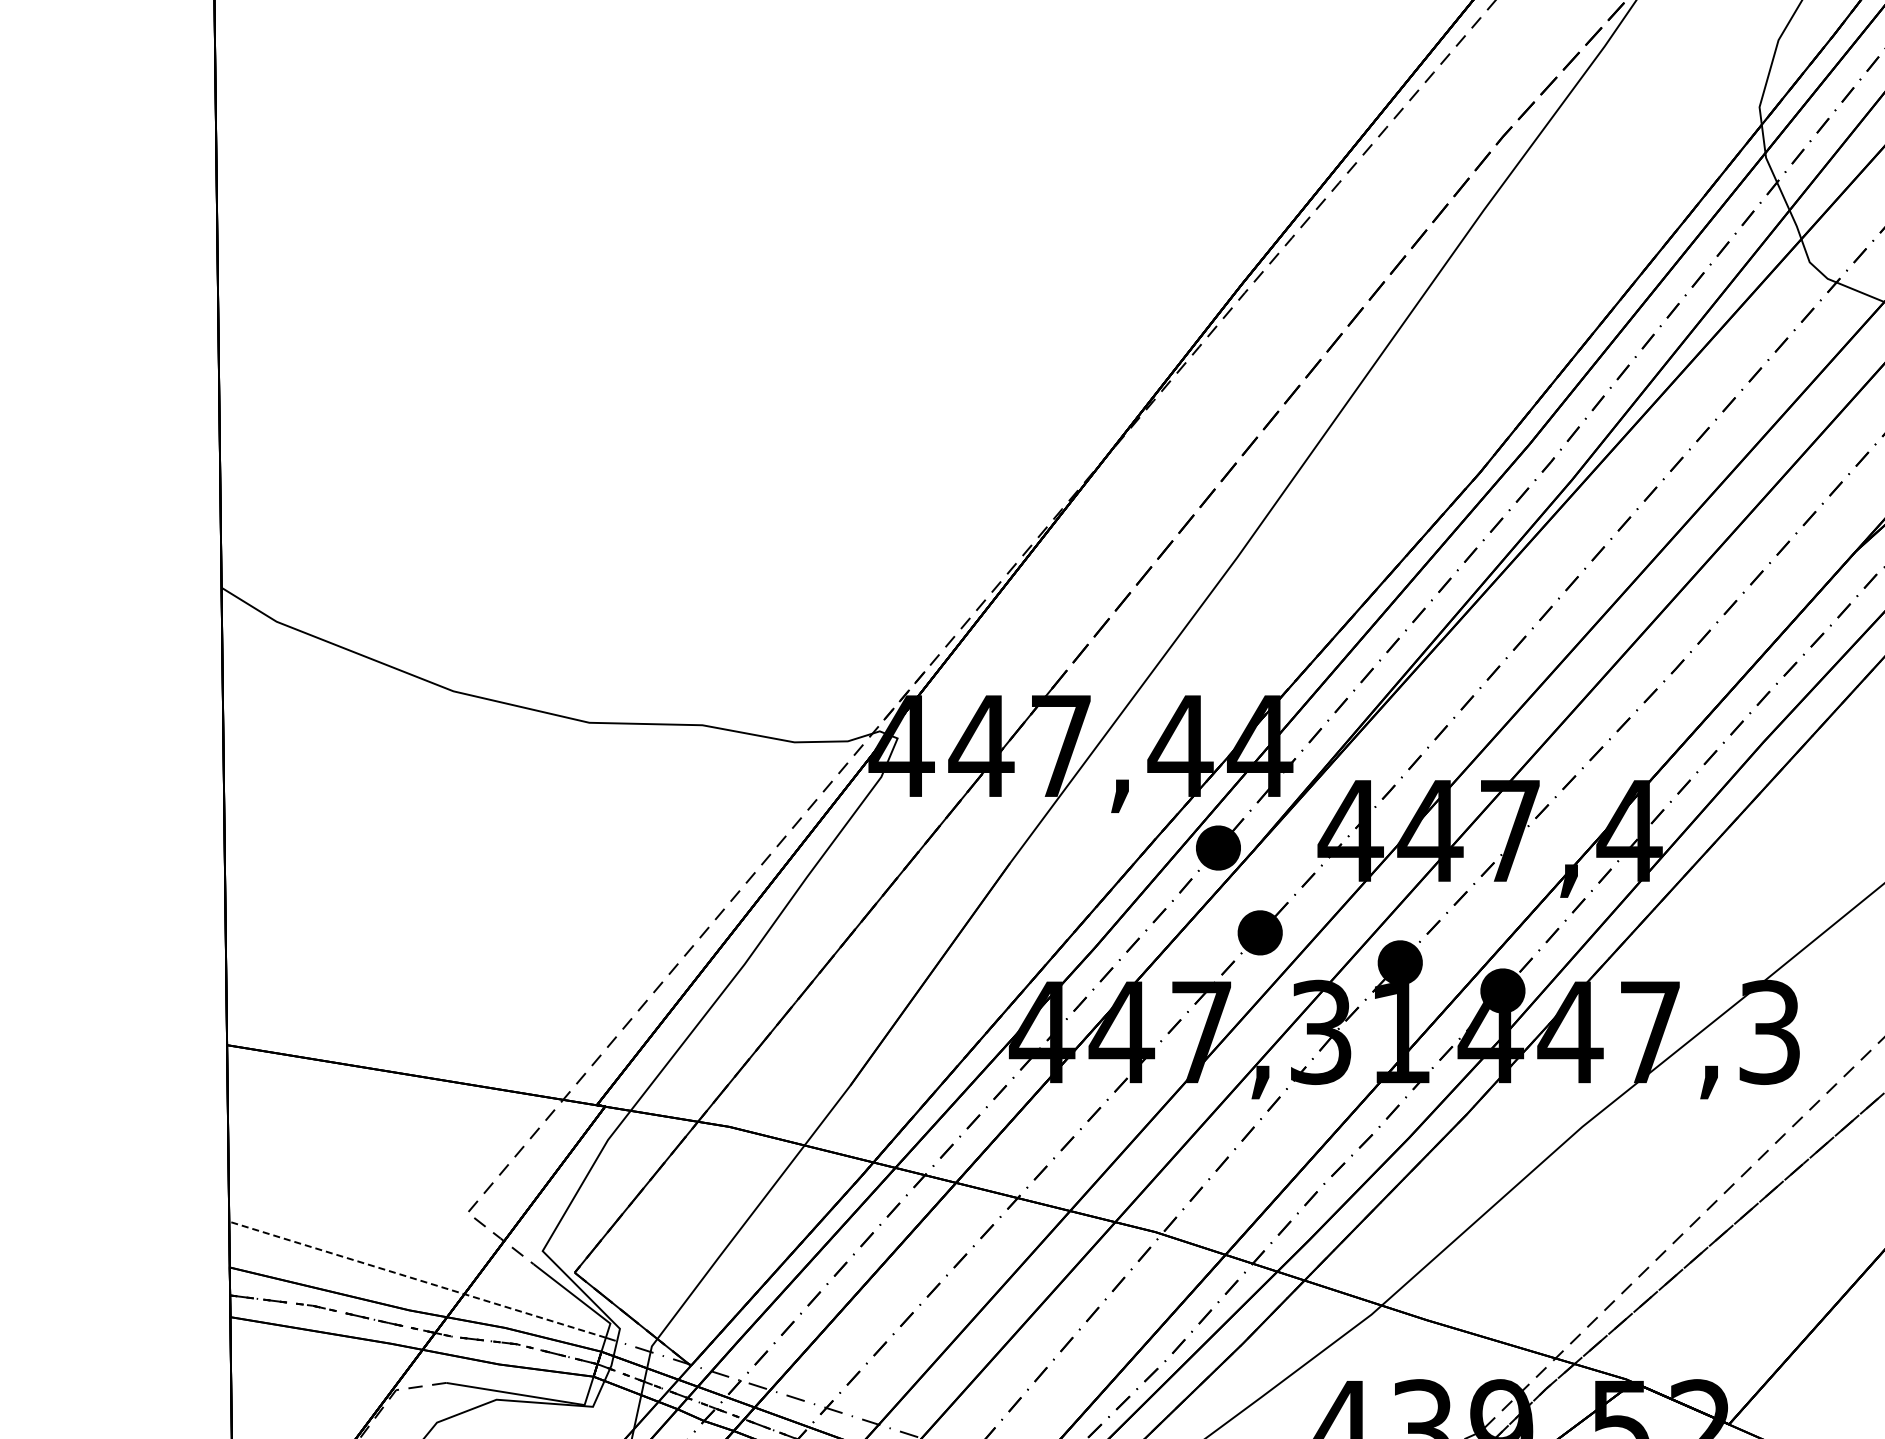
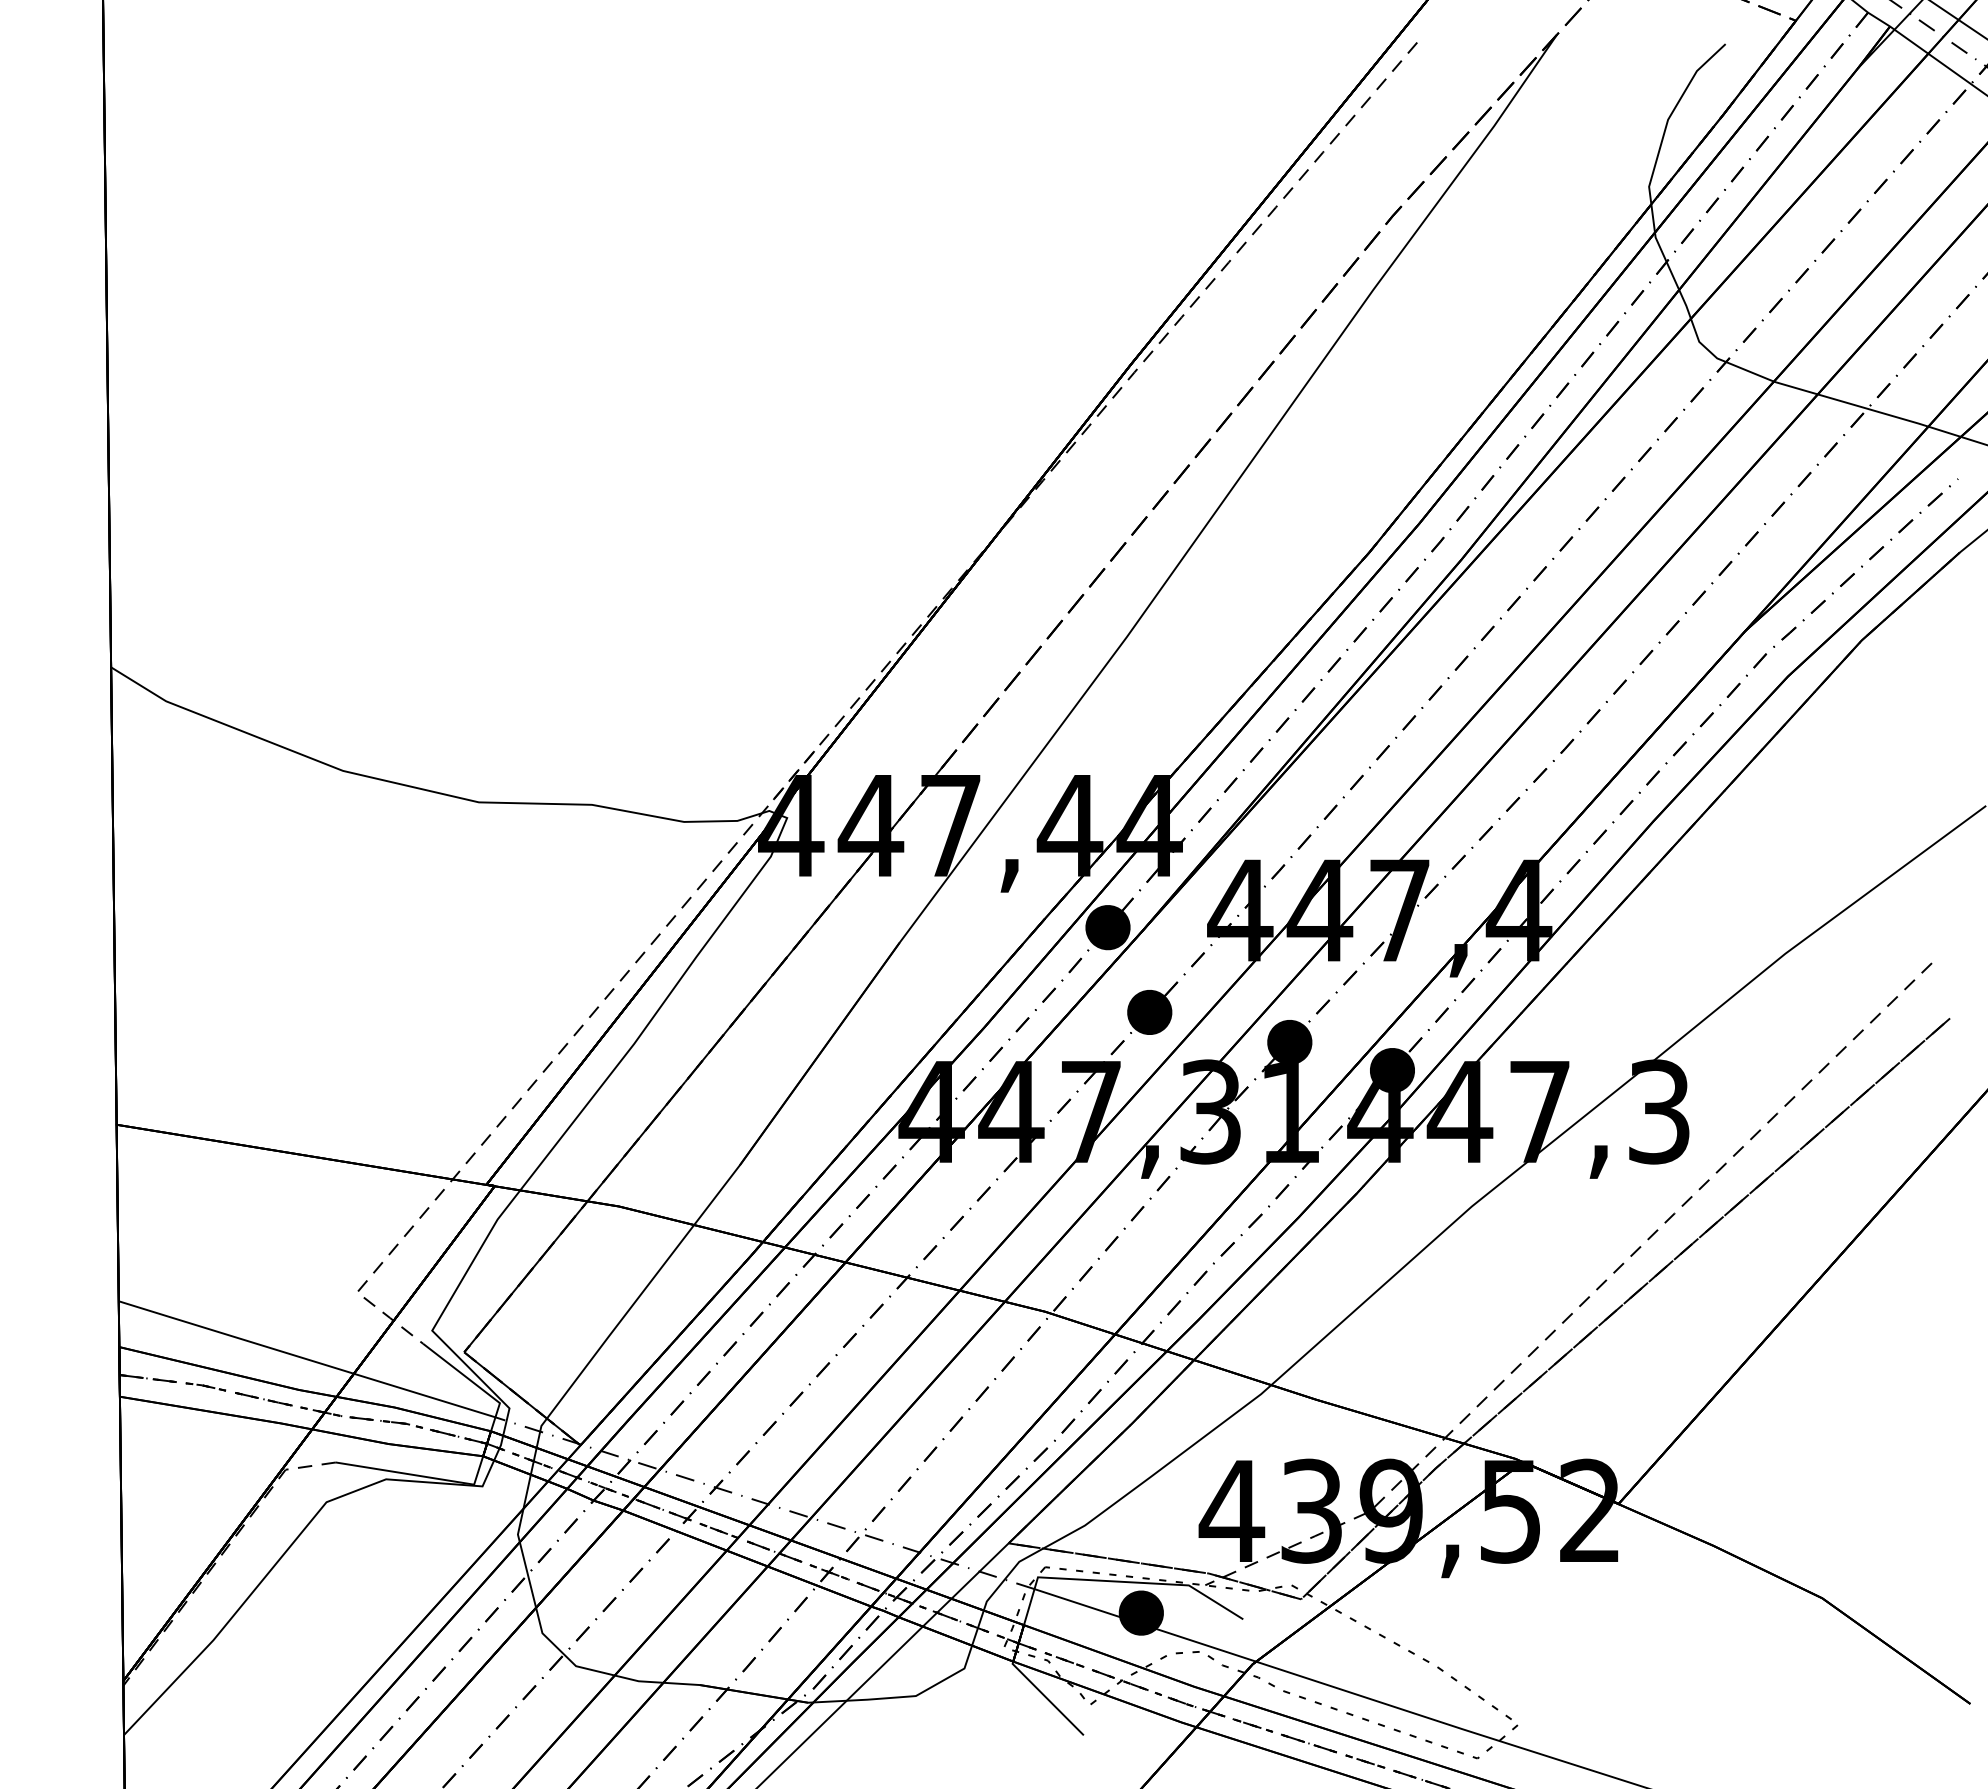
line: (415, 1278) -> (305, 1358), dashed -> solid

